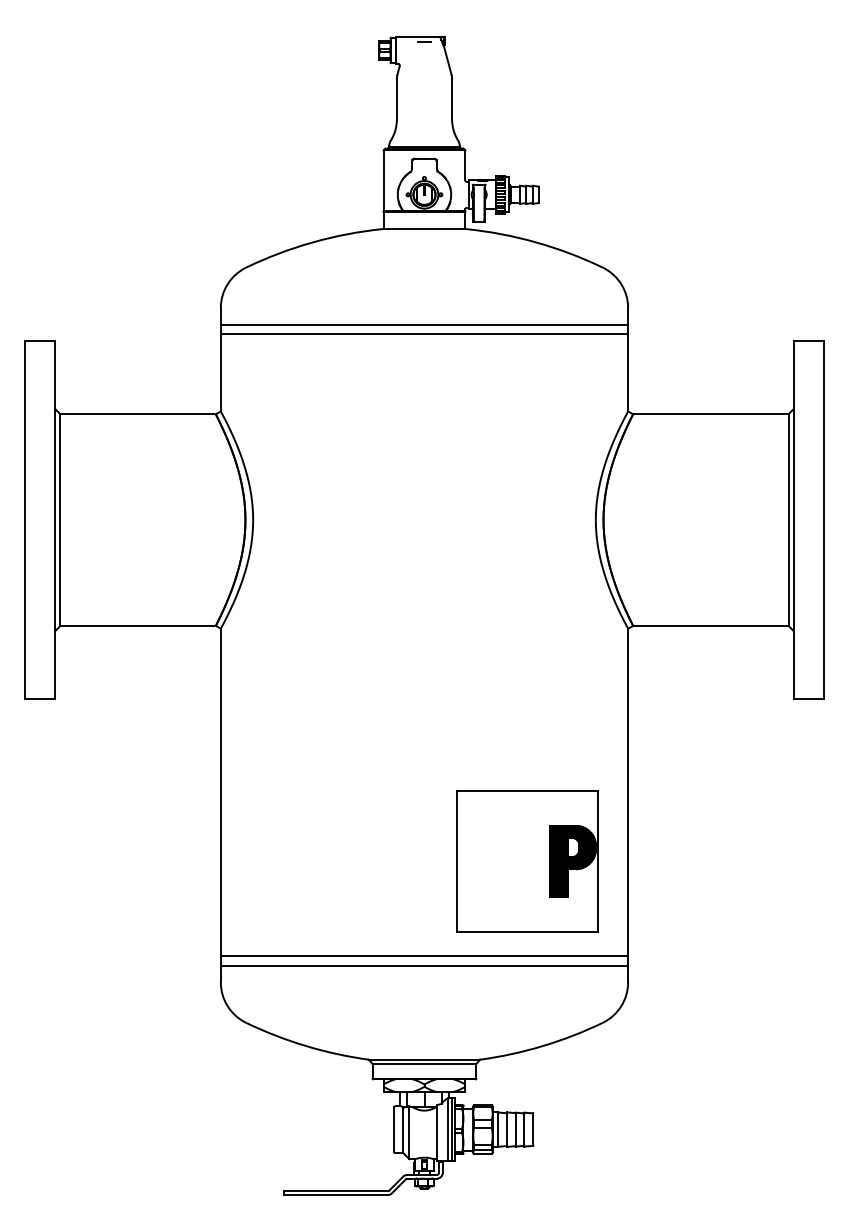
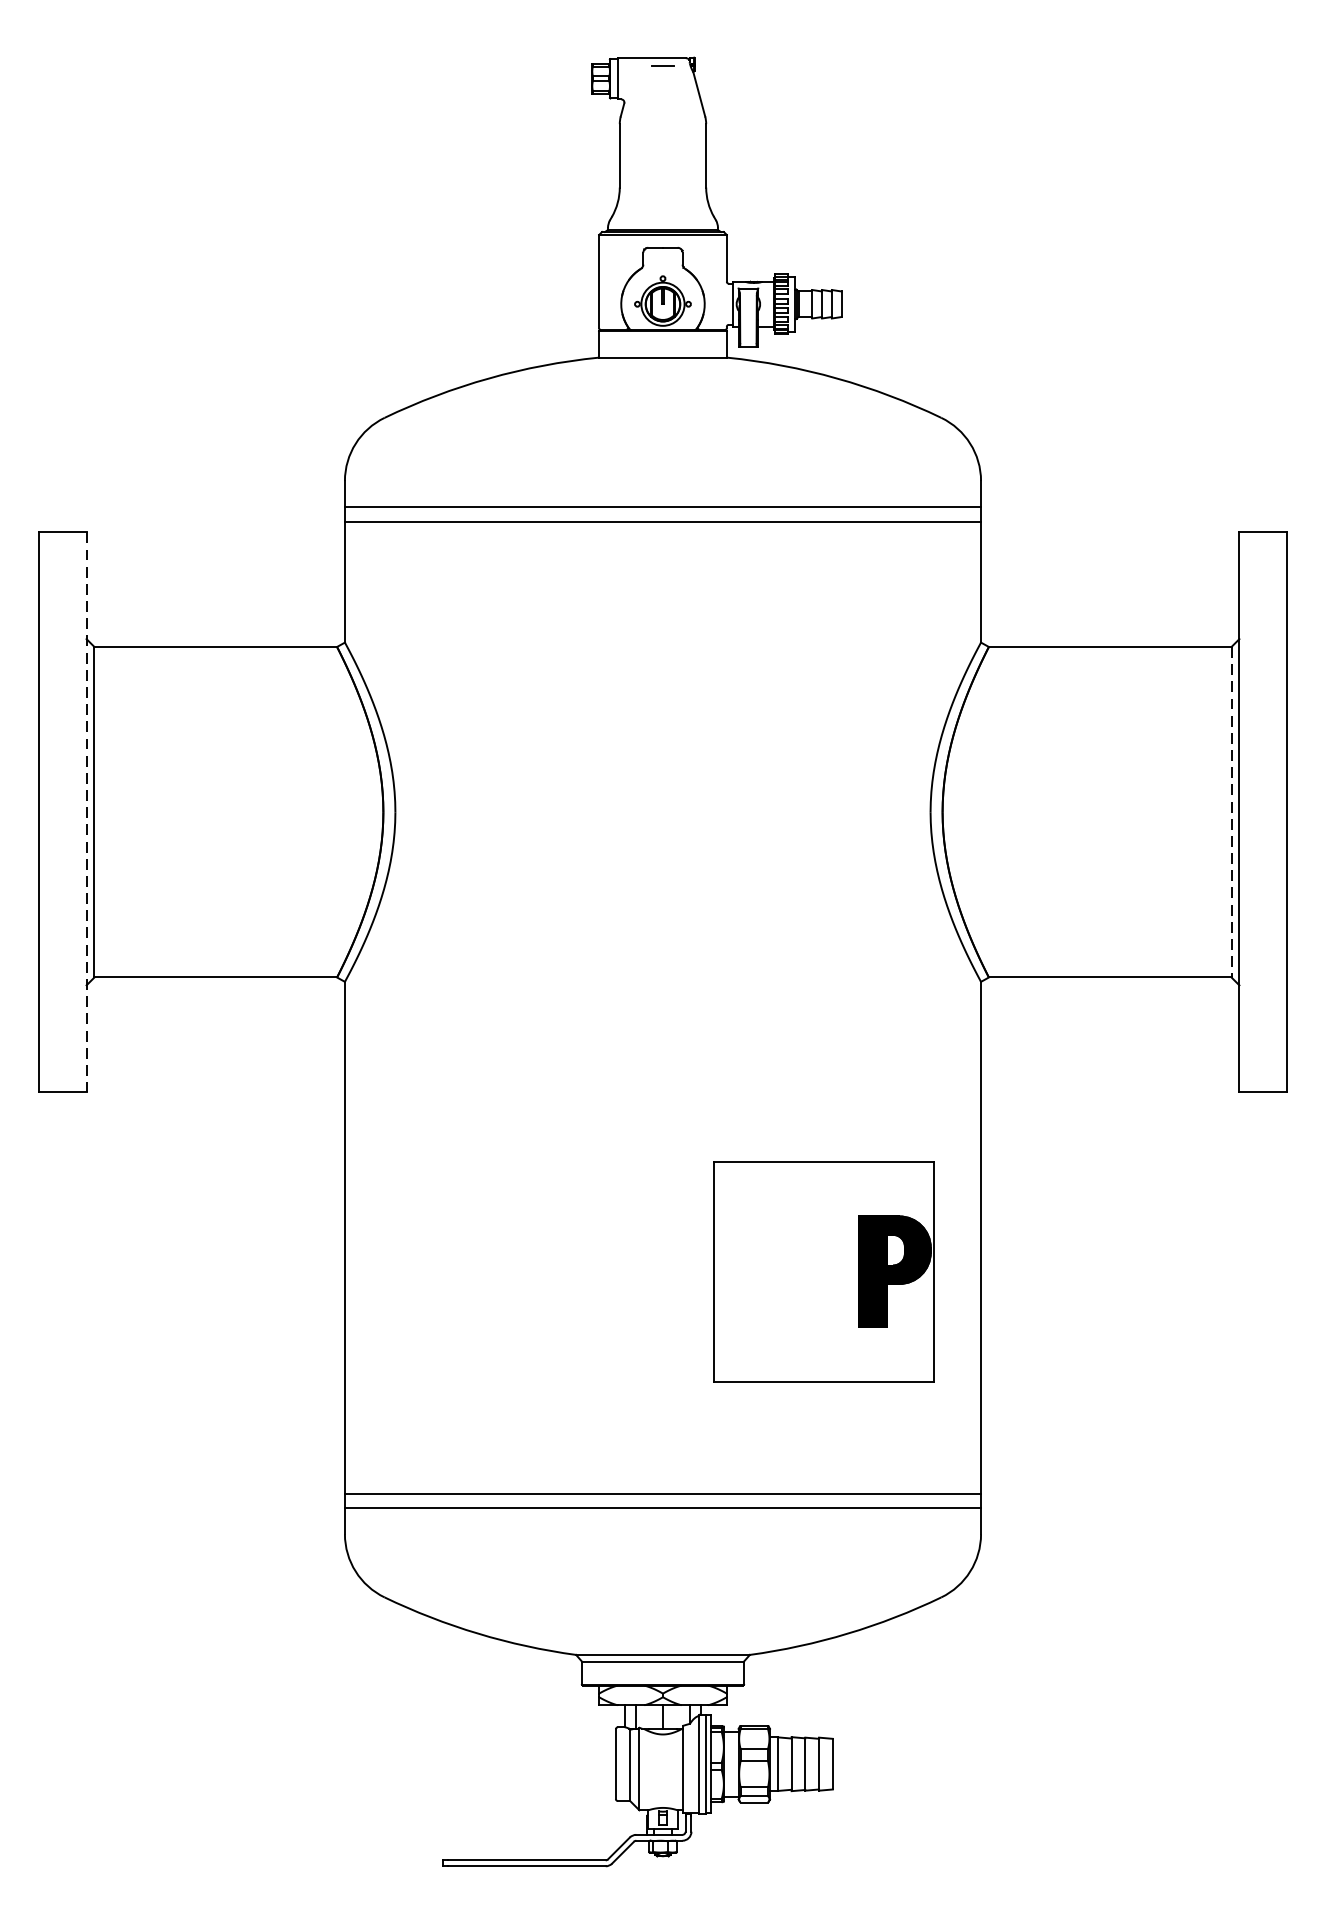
line: (55, 520) -> (86, 812), solid -> dashed
line: (788, 520) -> (1231, 812), solid -> dashed
part: (527, 861) -> (823, 1271), moved

